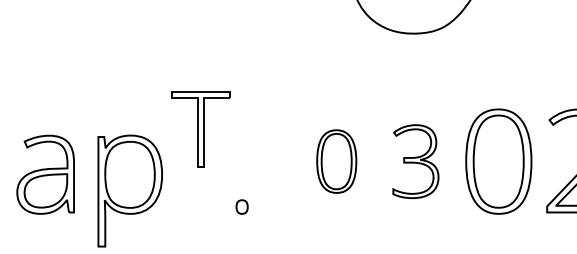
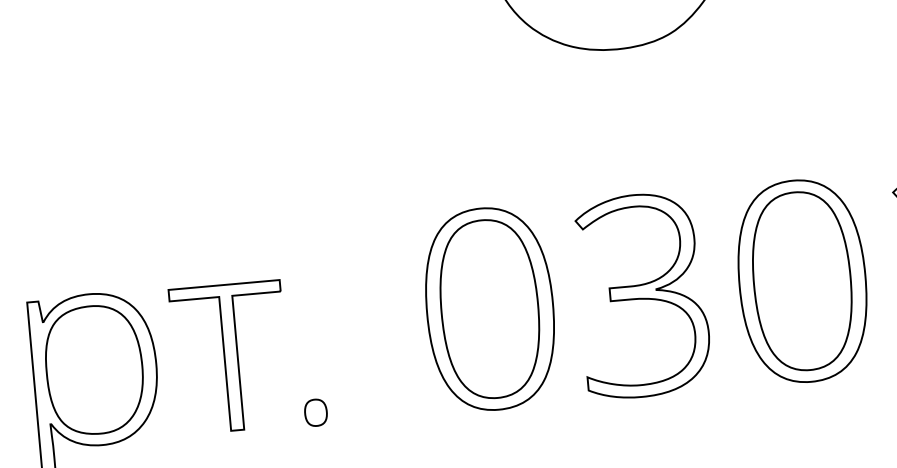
part: (200, 129) -> (230, 357), moved
part: (336, 161) -> (489, 308), size x1.67
part: (415, 161) -> (642, 295), size x1.43

